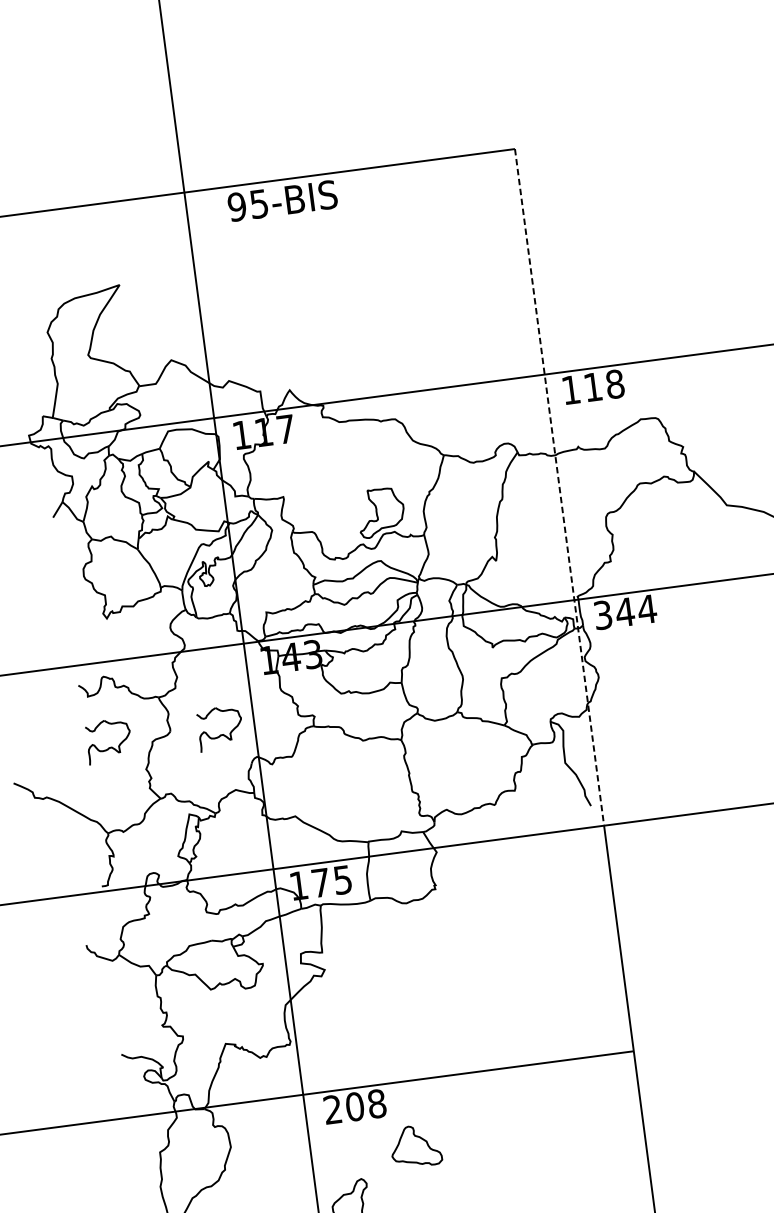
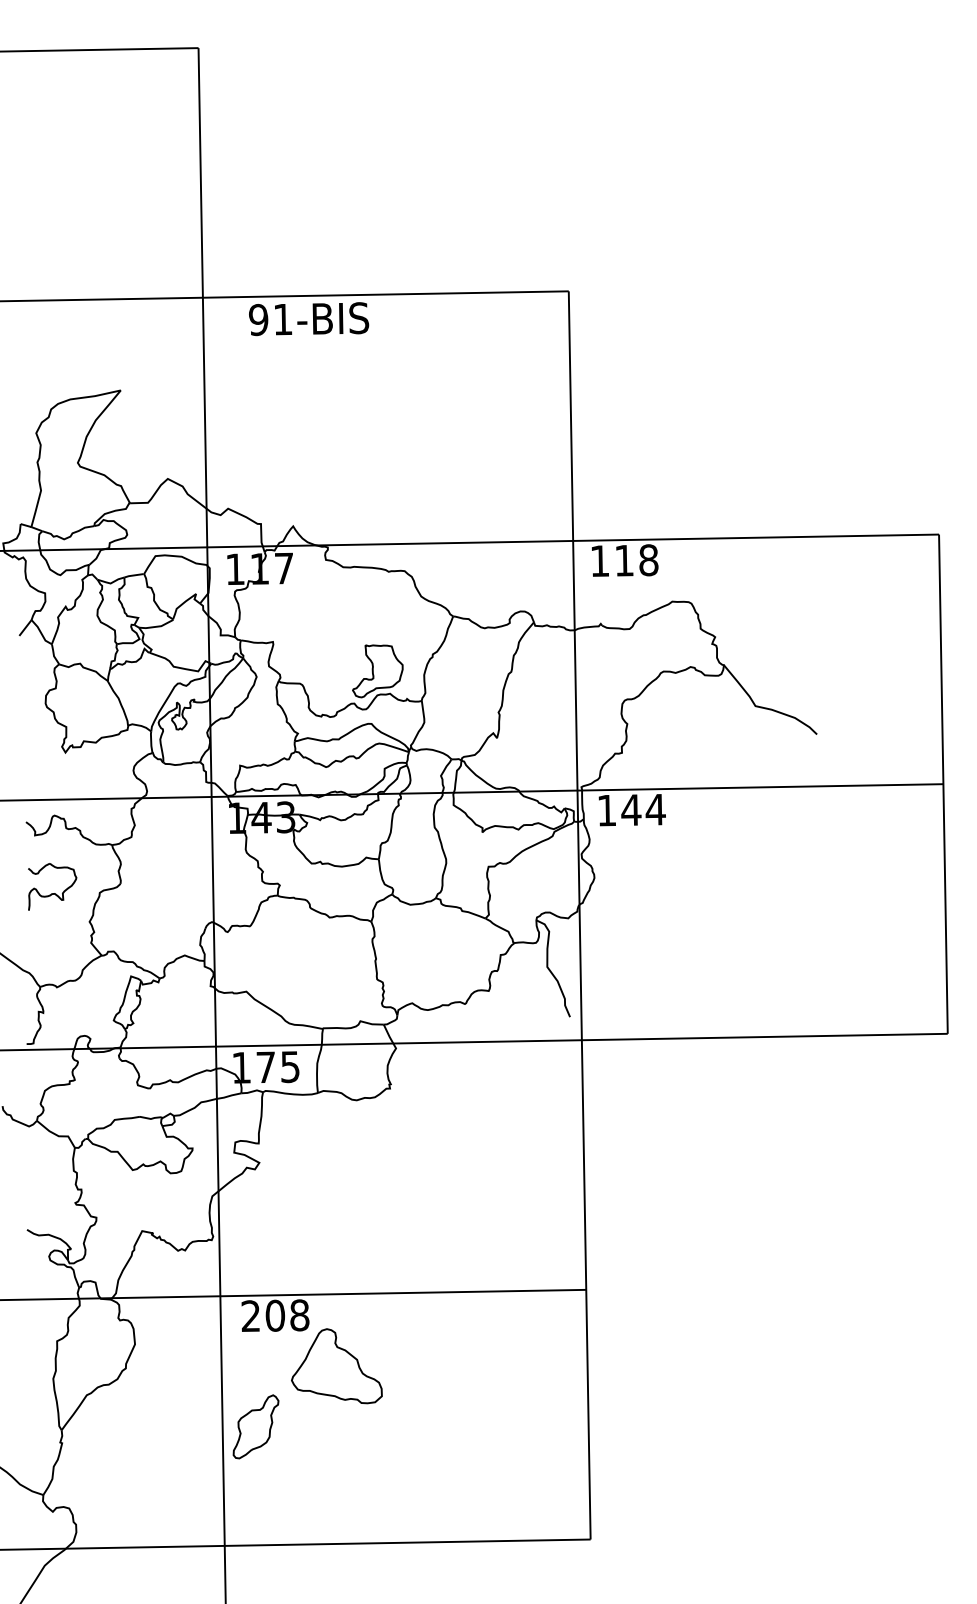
text: (259, 203) -> (283, 319), 95-BIS -> 91-BIS
line: (559, 487) -> (575, 665), dashed -> solid
text: (603, 615) -> (607, 810), 344 -> 144
part: (221, 734) -> (175, 893), removed
part: (415, 1146) -> (336, 1366), size x1.67

